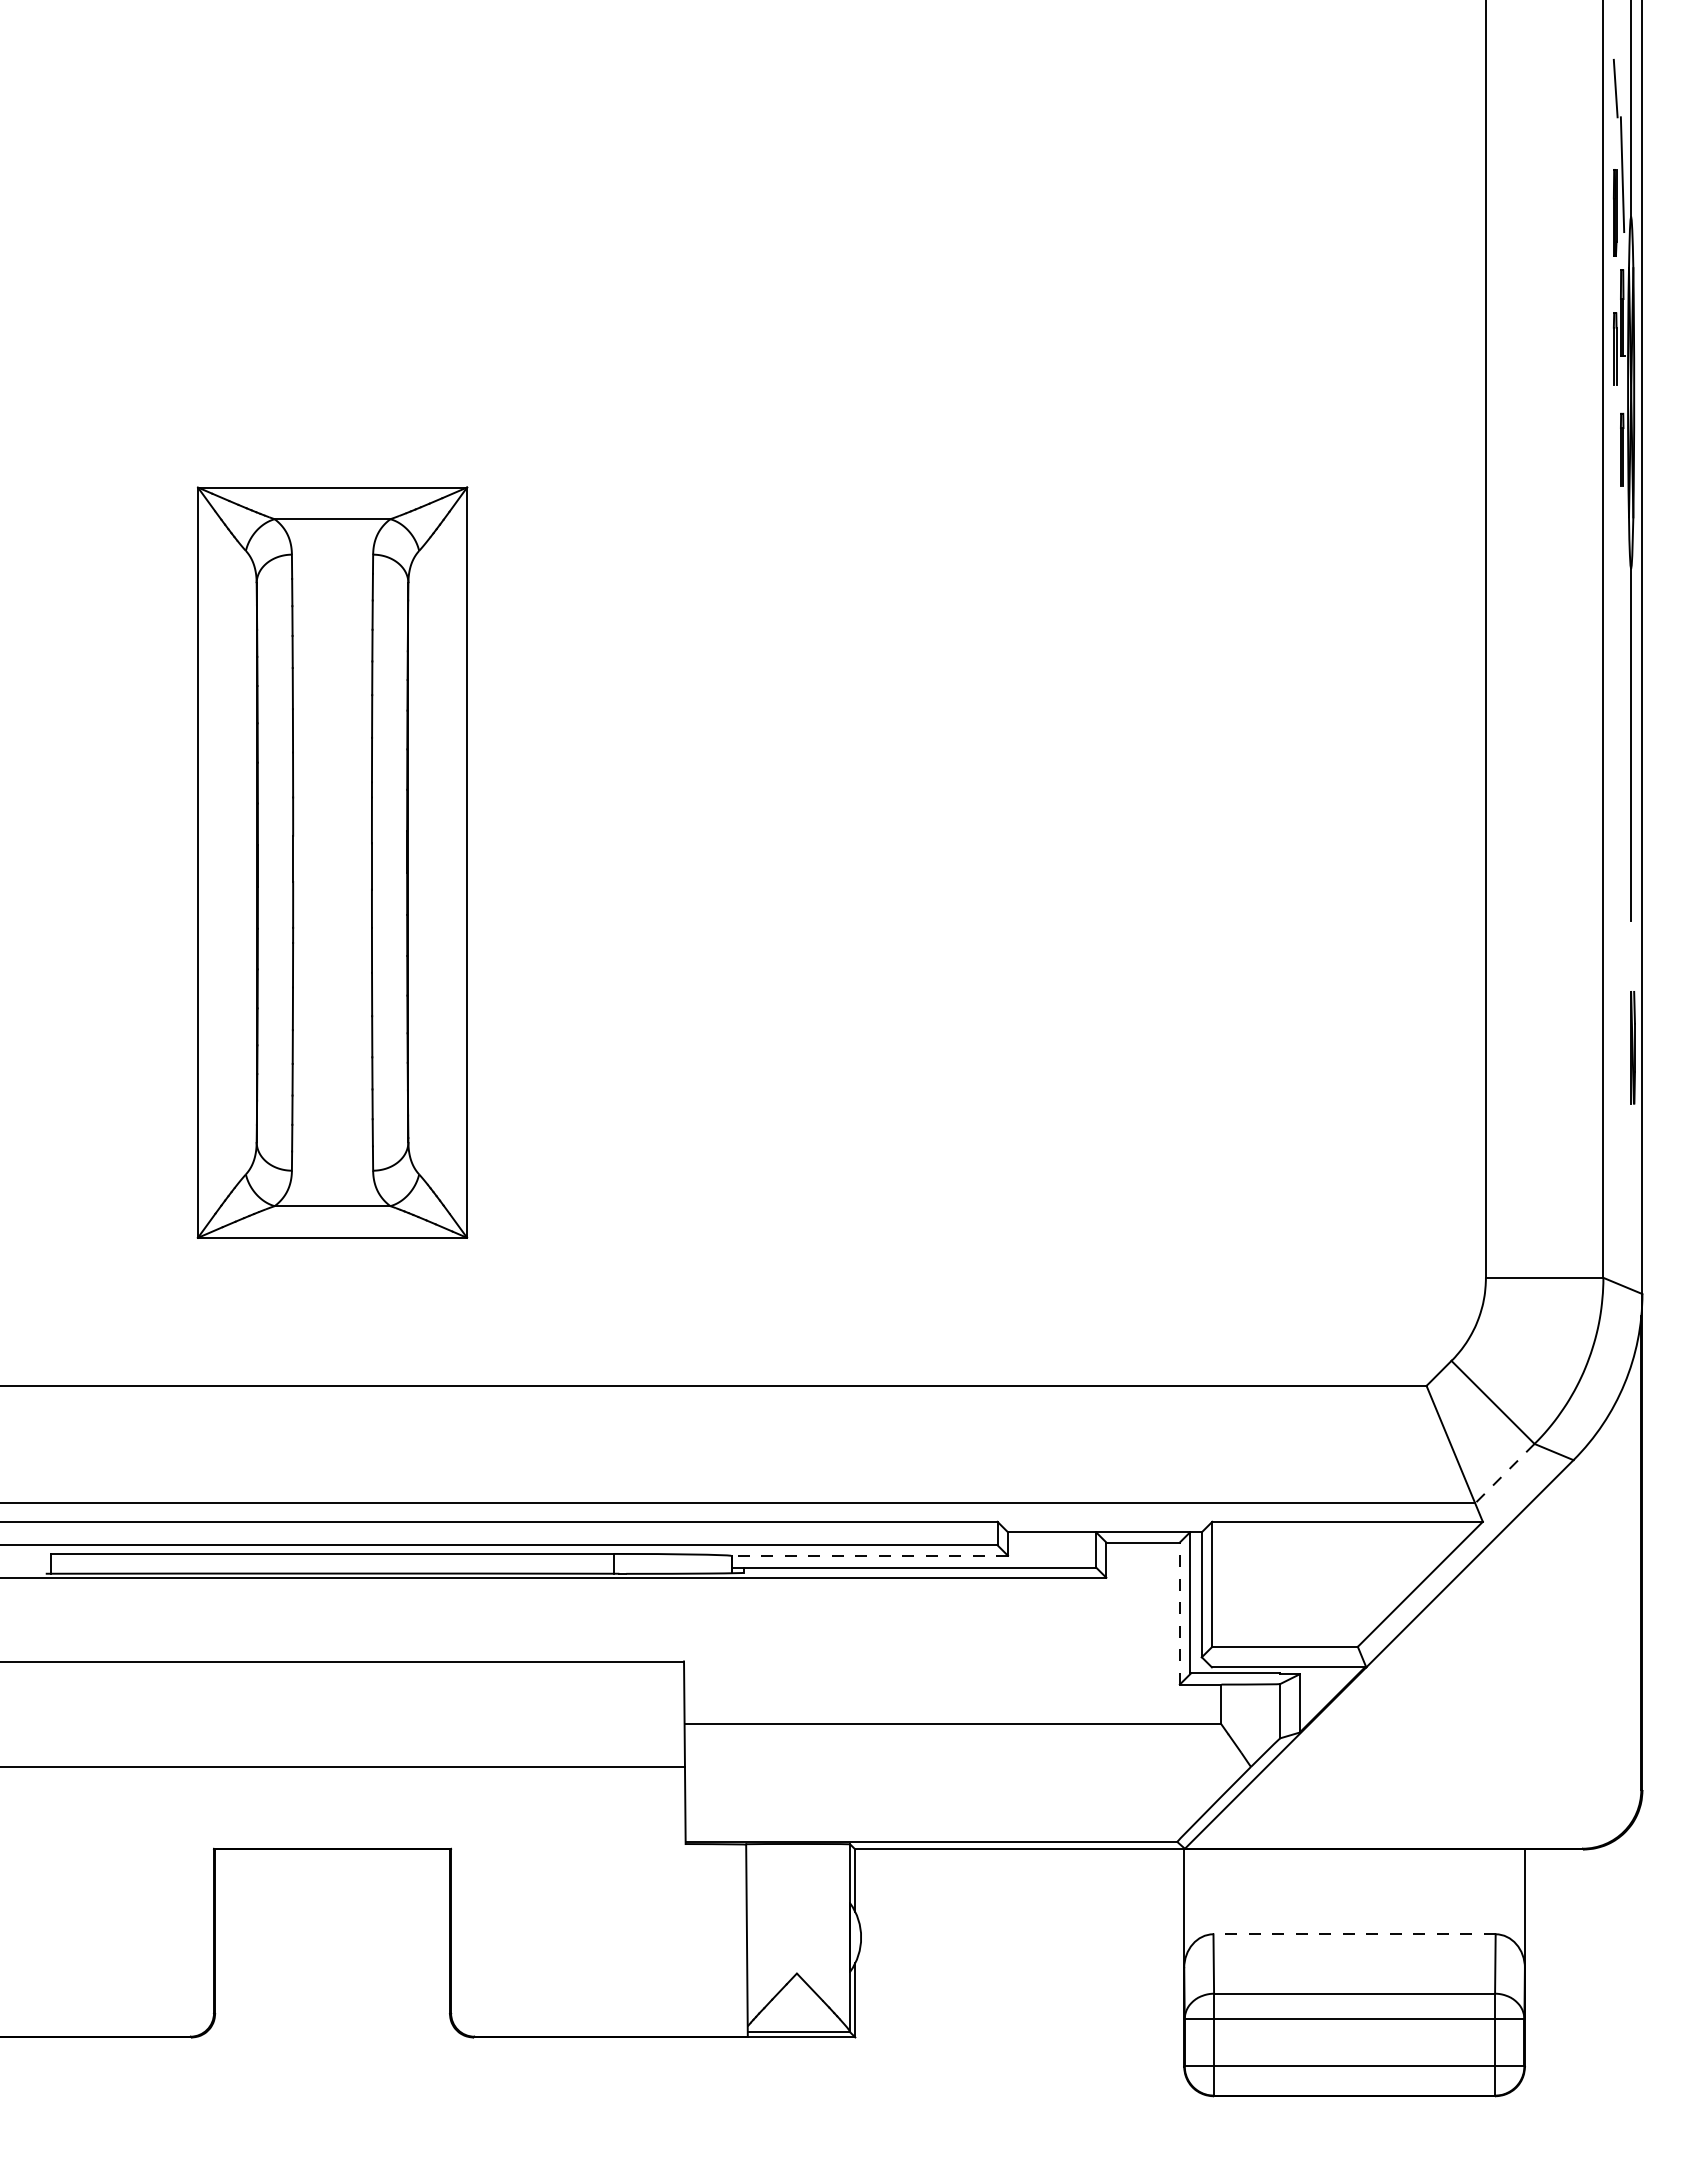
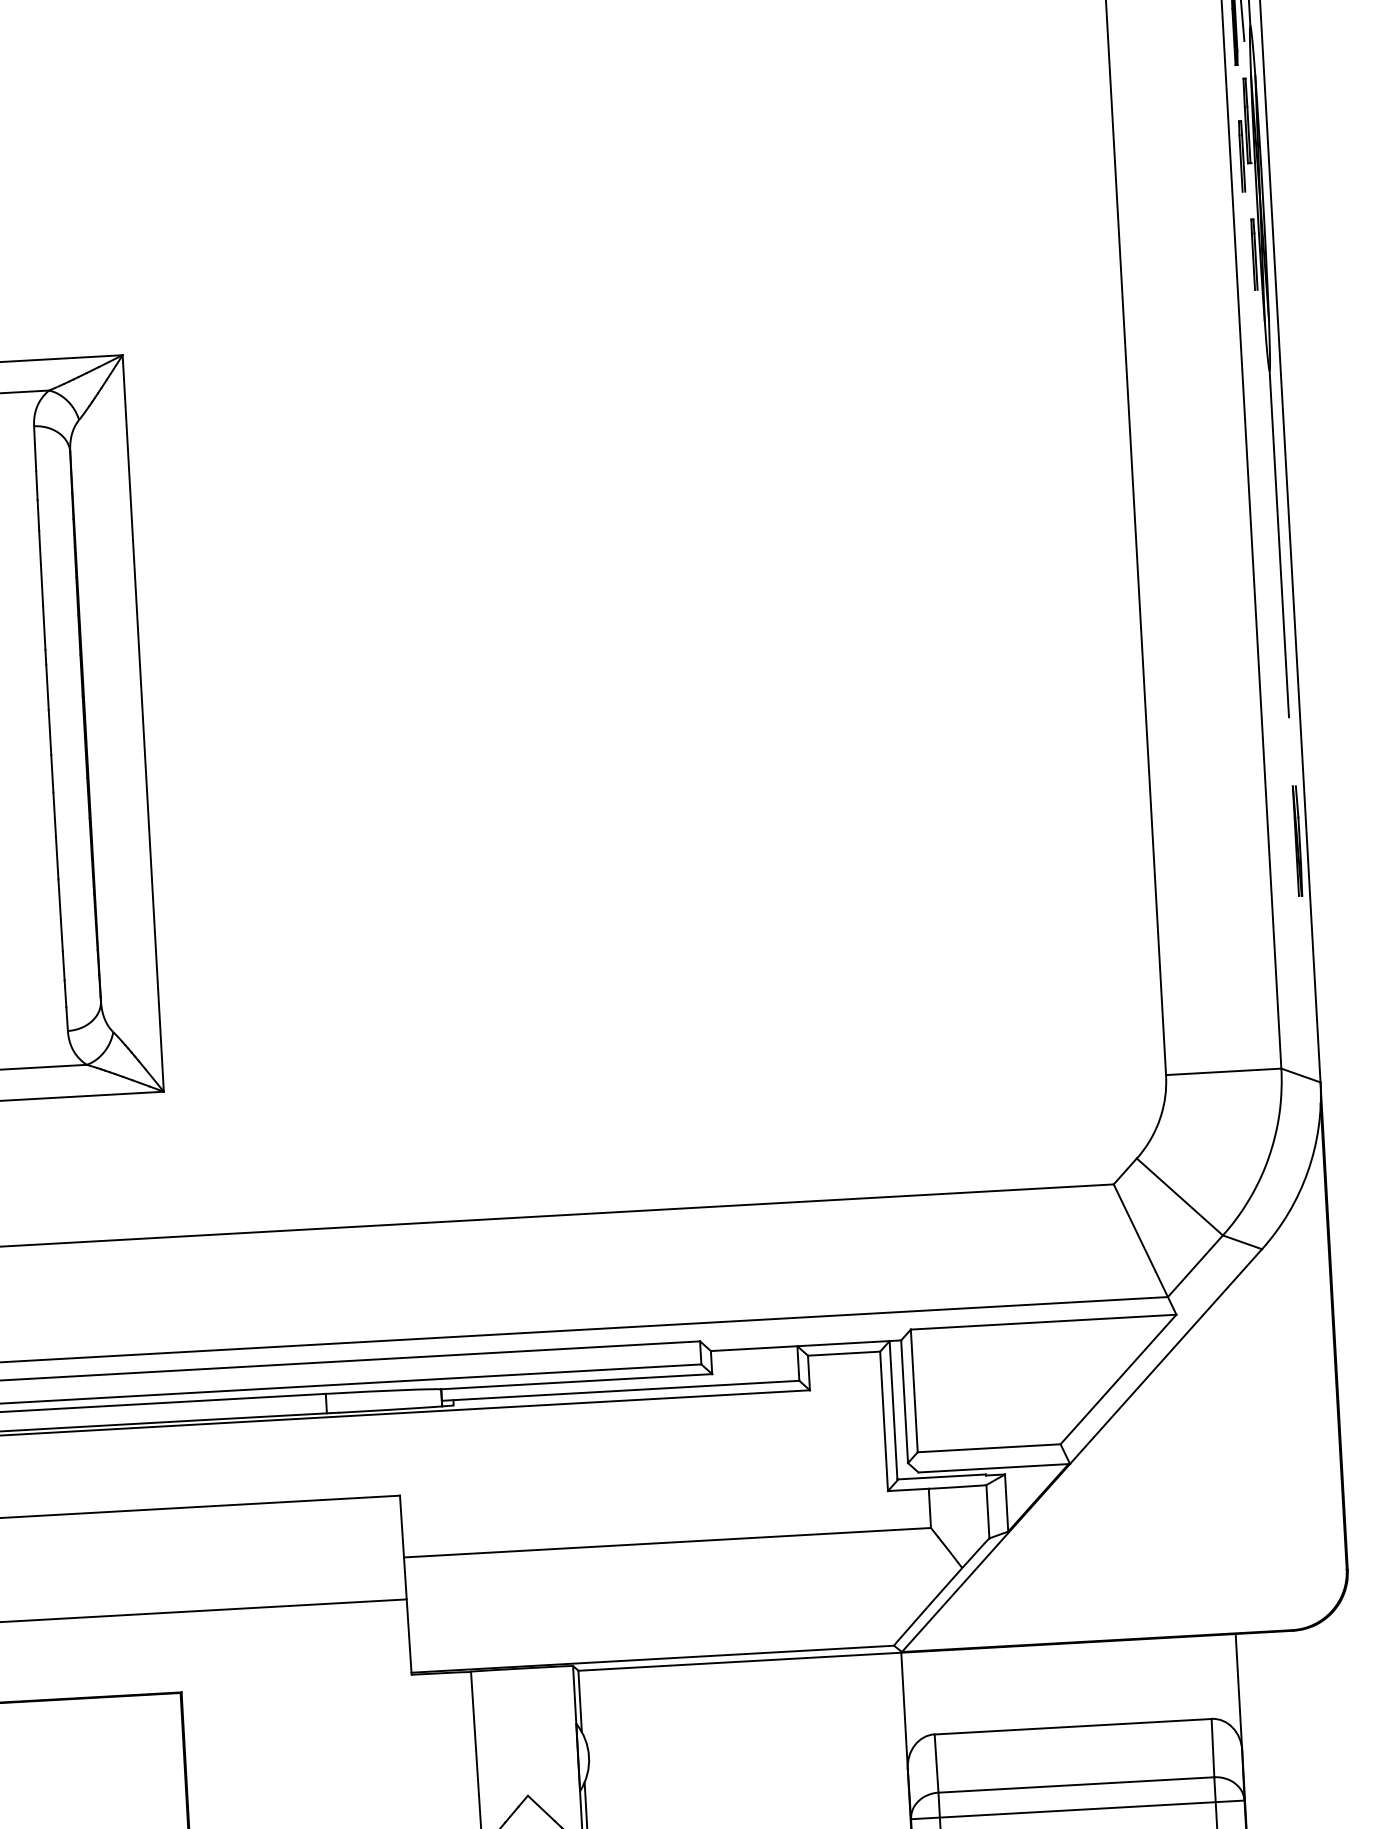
line: (1504, 1473) -> (1195, 1266), dashed -> solid
line: (869, 1555) -> (576, 1381), dashed -> solid
line: (1179, 1613) -> (883, 1421), dashed -> solid
line: (1354, 1934) -> (1073, 1726), dashed -> solid

